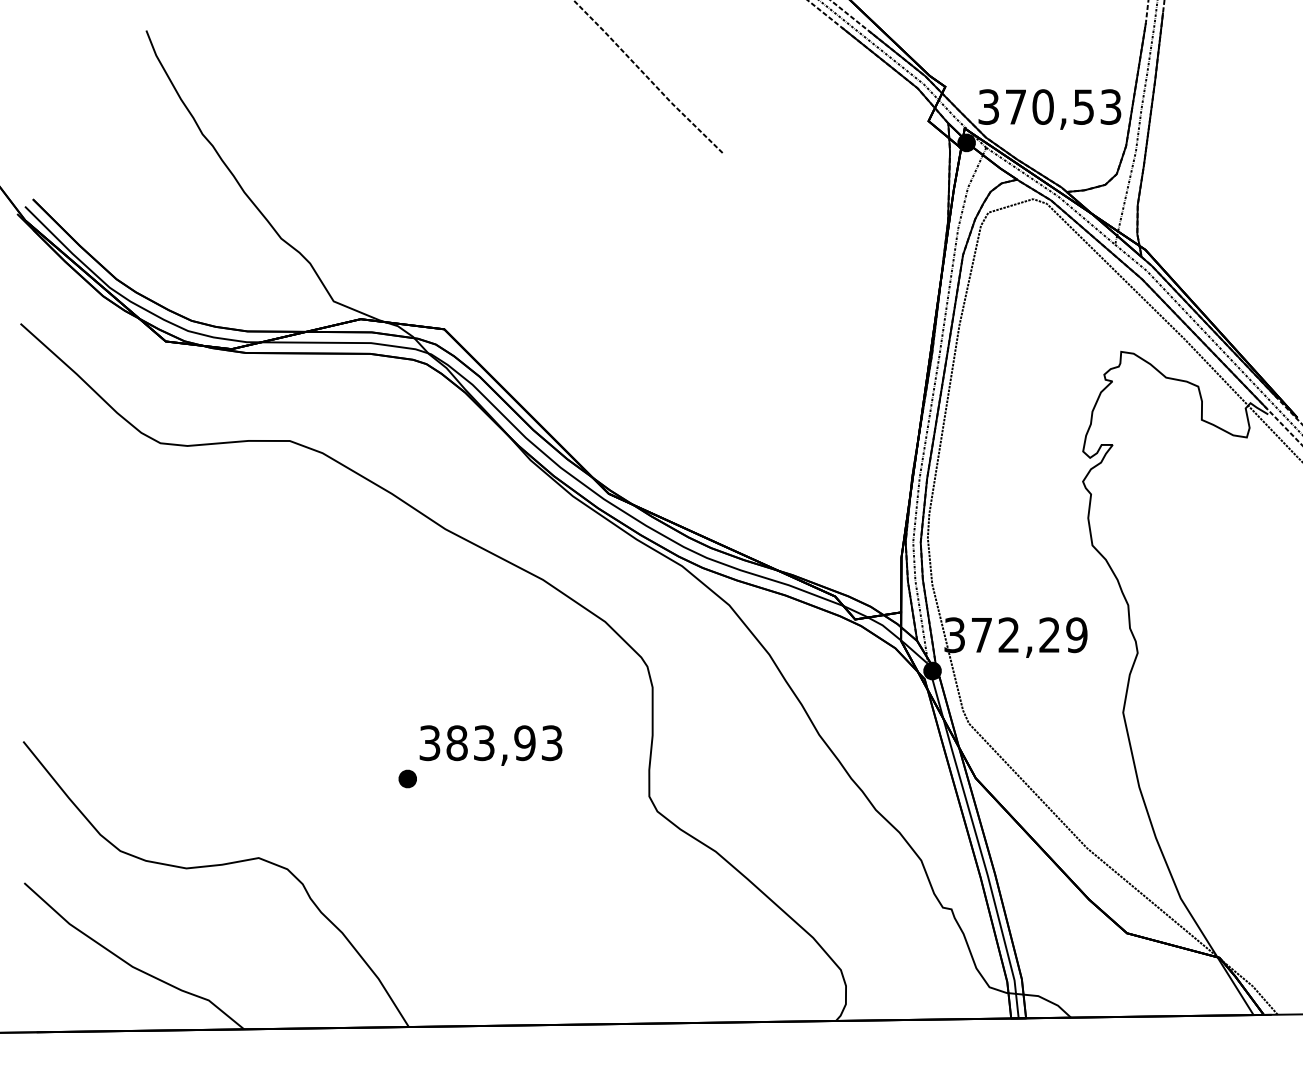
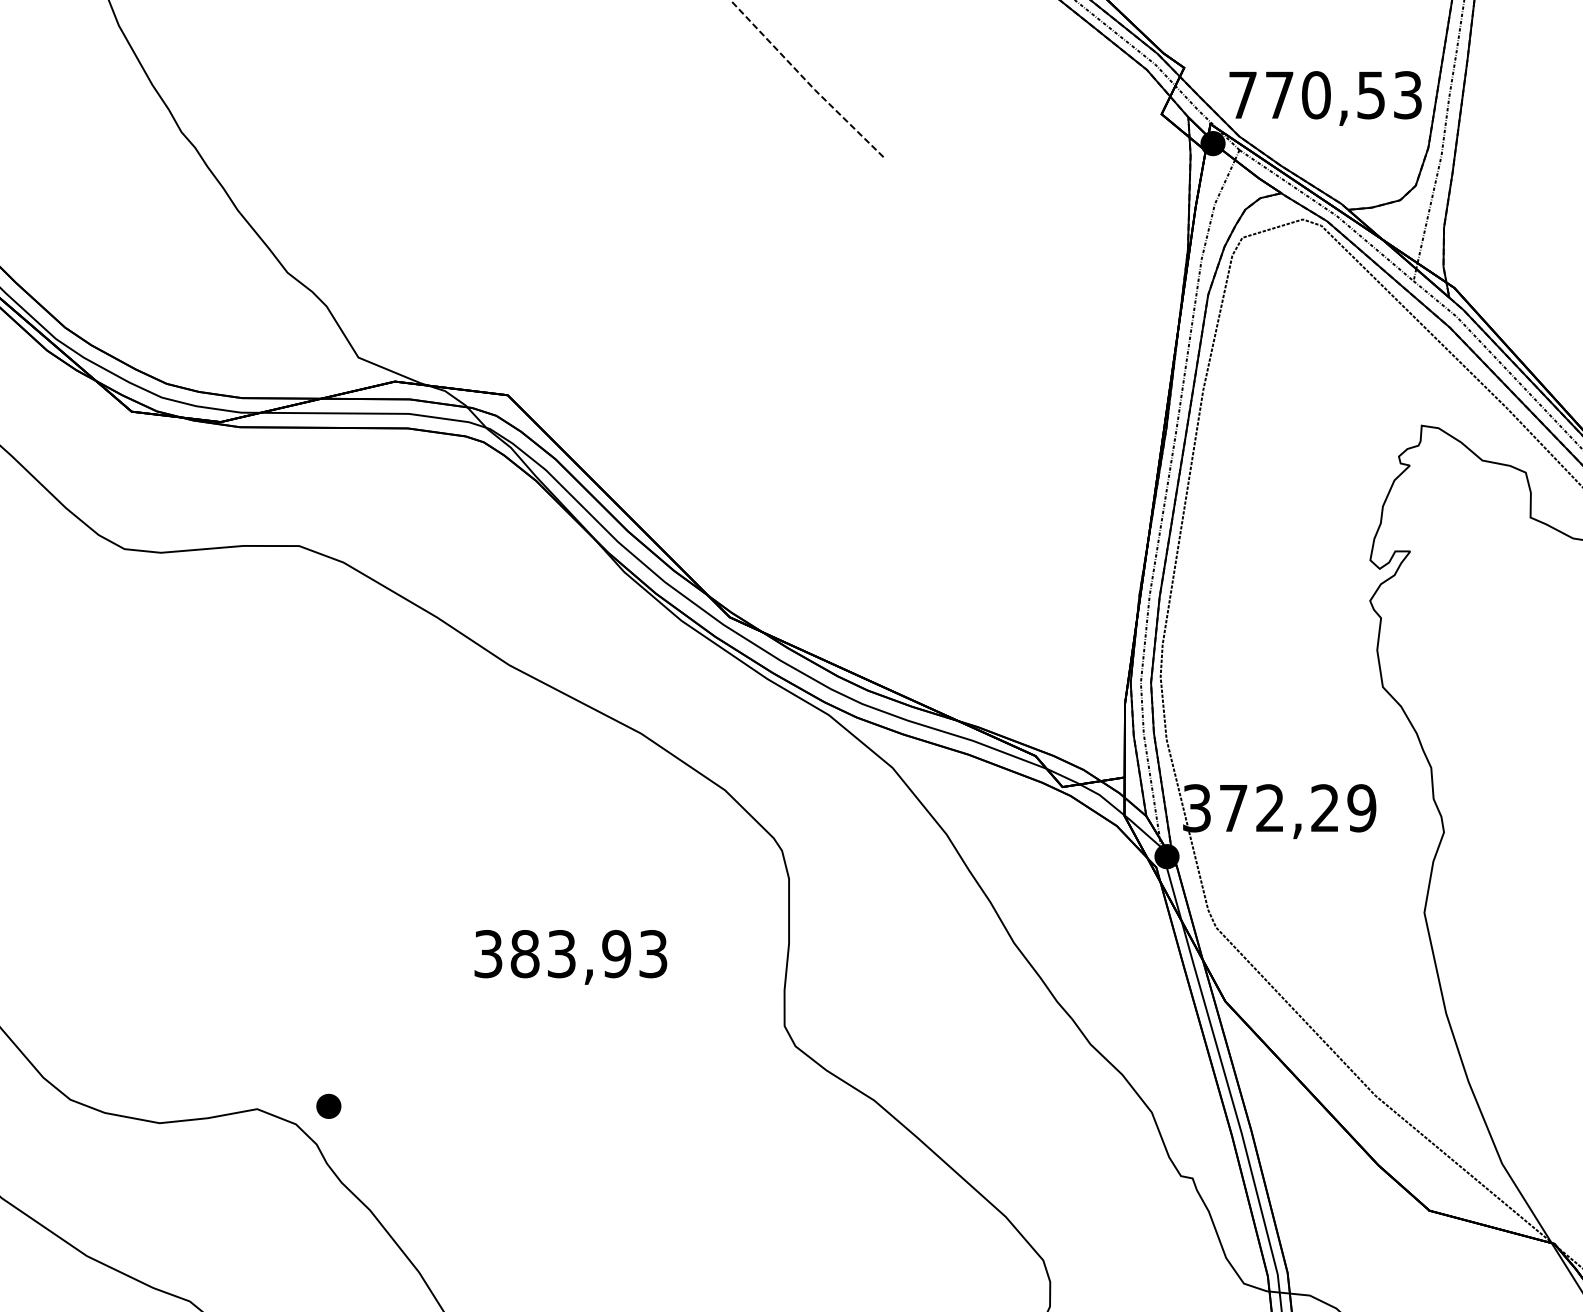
text: (988, 106) -> (1242, 94), 370,53 -> 770,53
part: (407, 778) -> (328, 1105), moved

